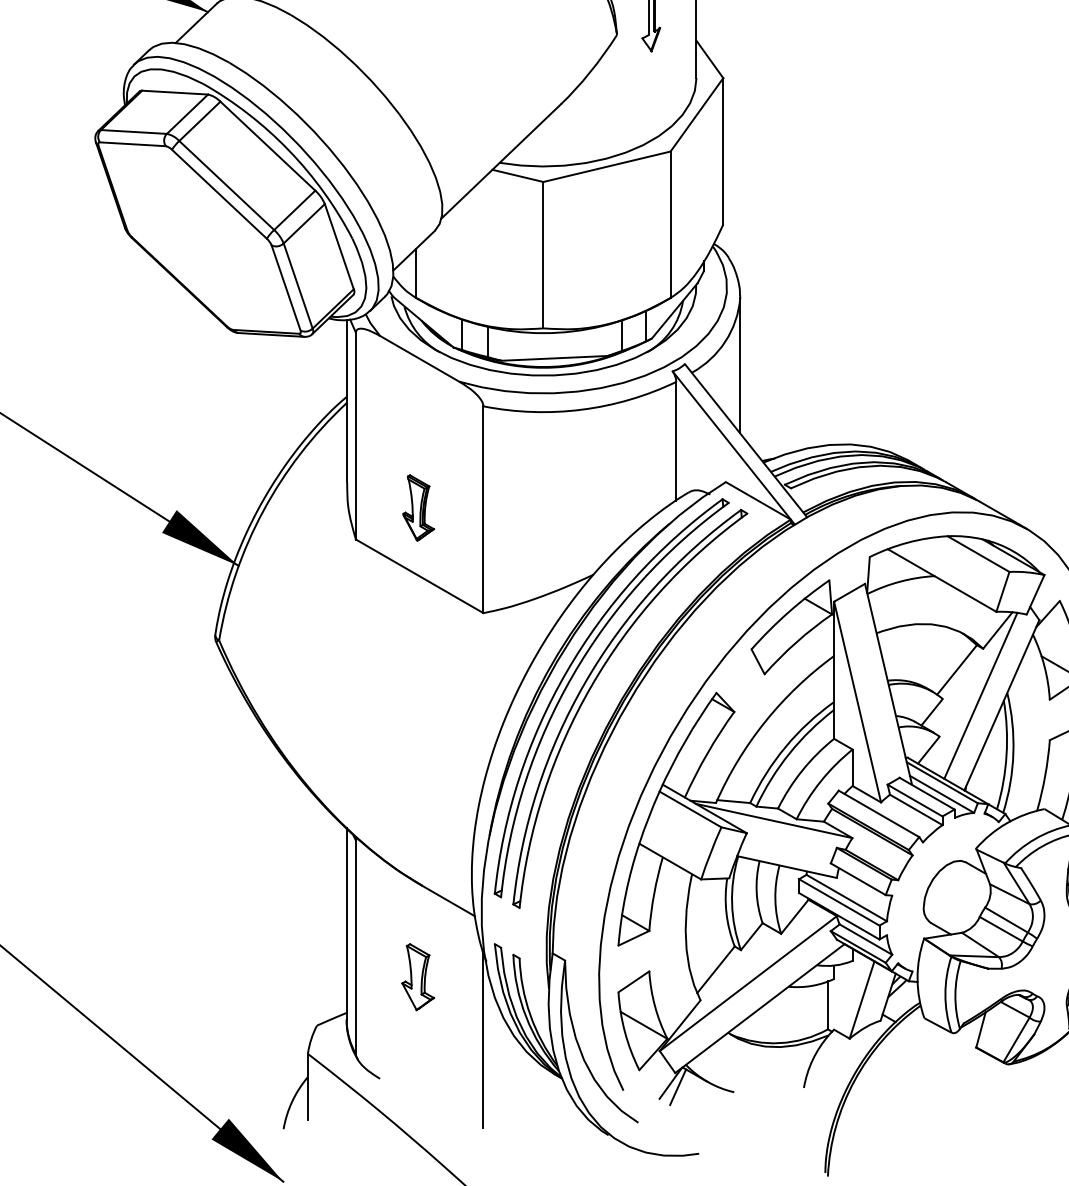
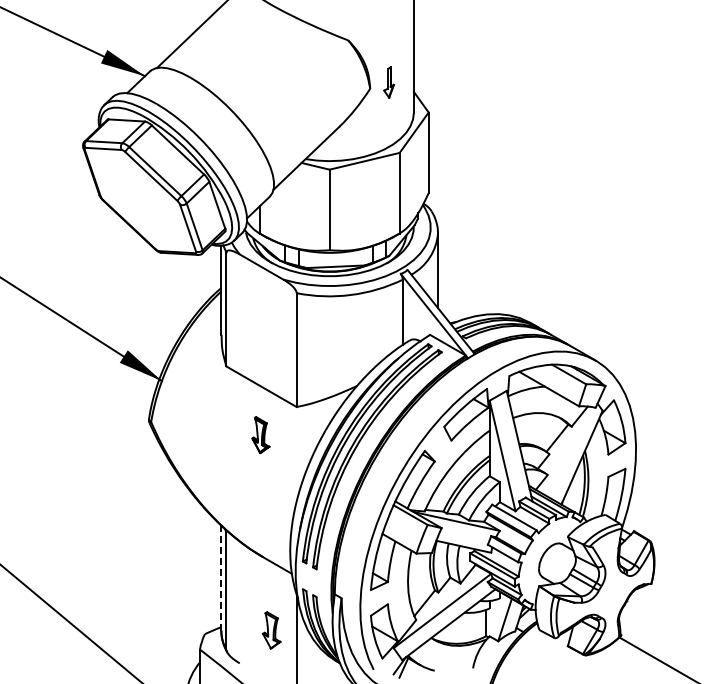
part: (417, 508) -> (260, 435), moved
line: (980, 695) -> (570, 452), removed
line: (346, 924) -> (221, 578), solid -> dashed
part: (417, 977) -> (271, 630), moved

